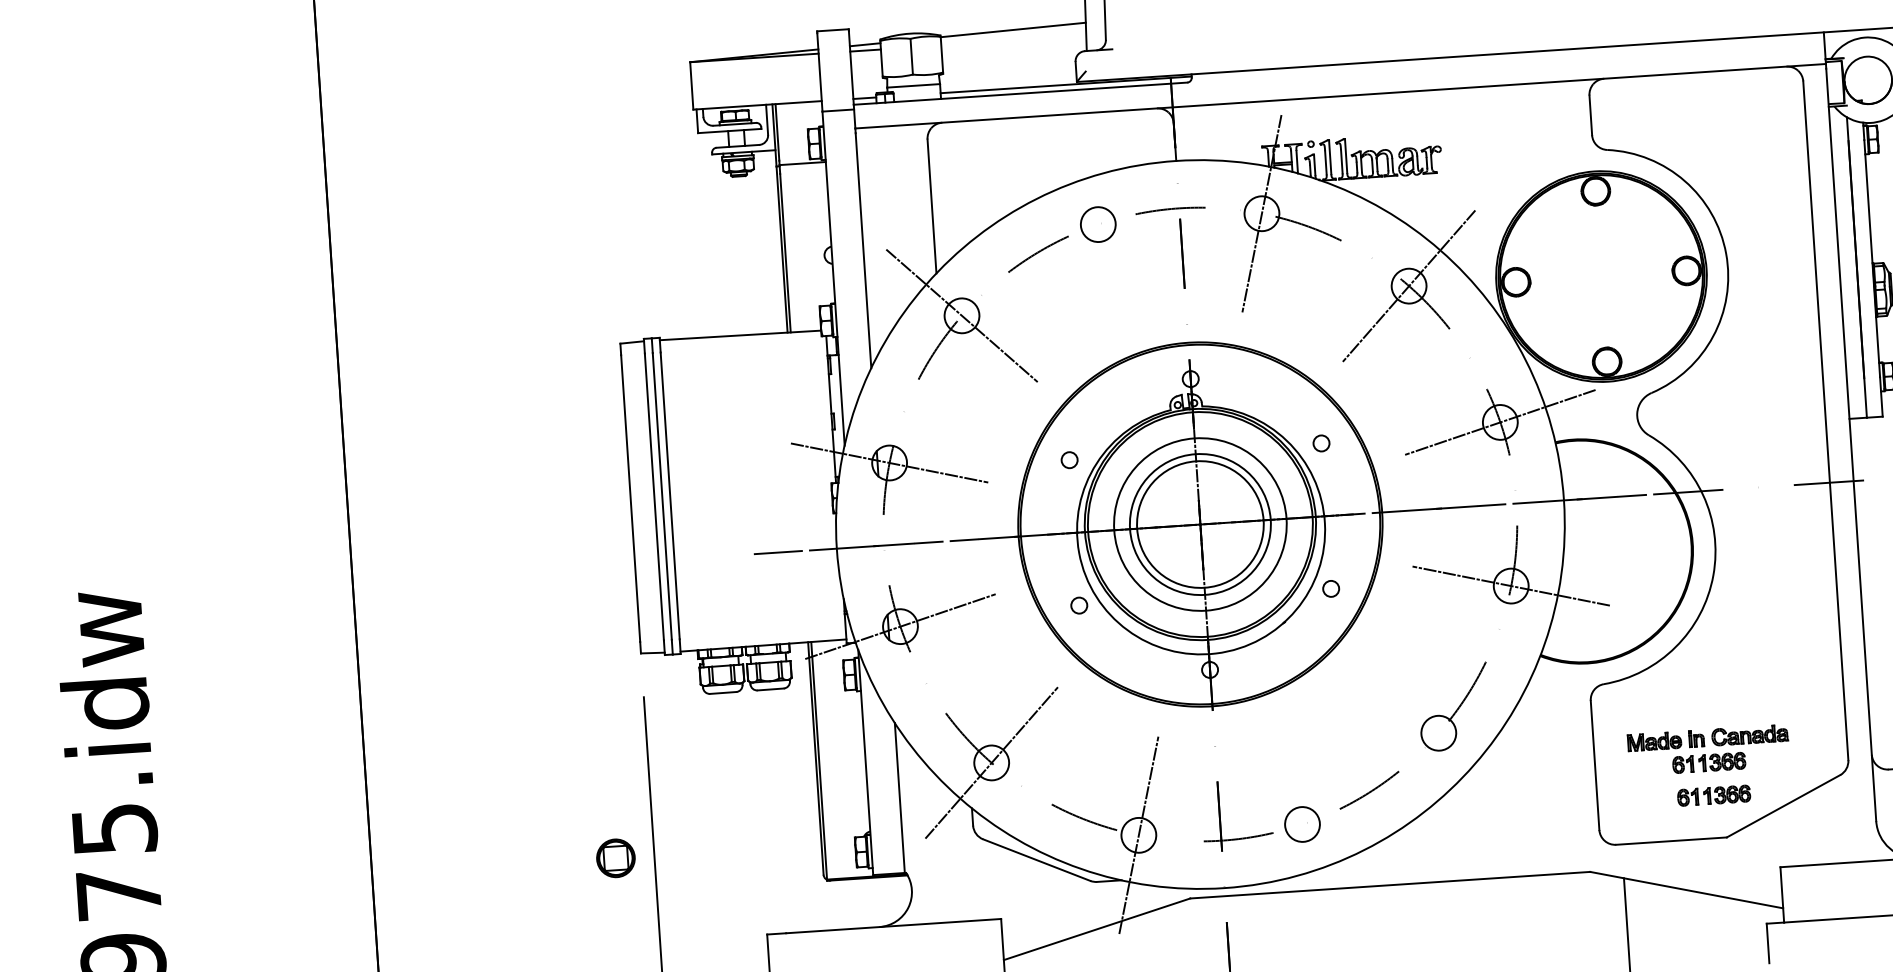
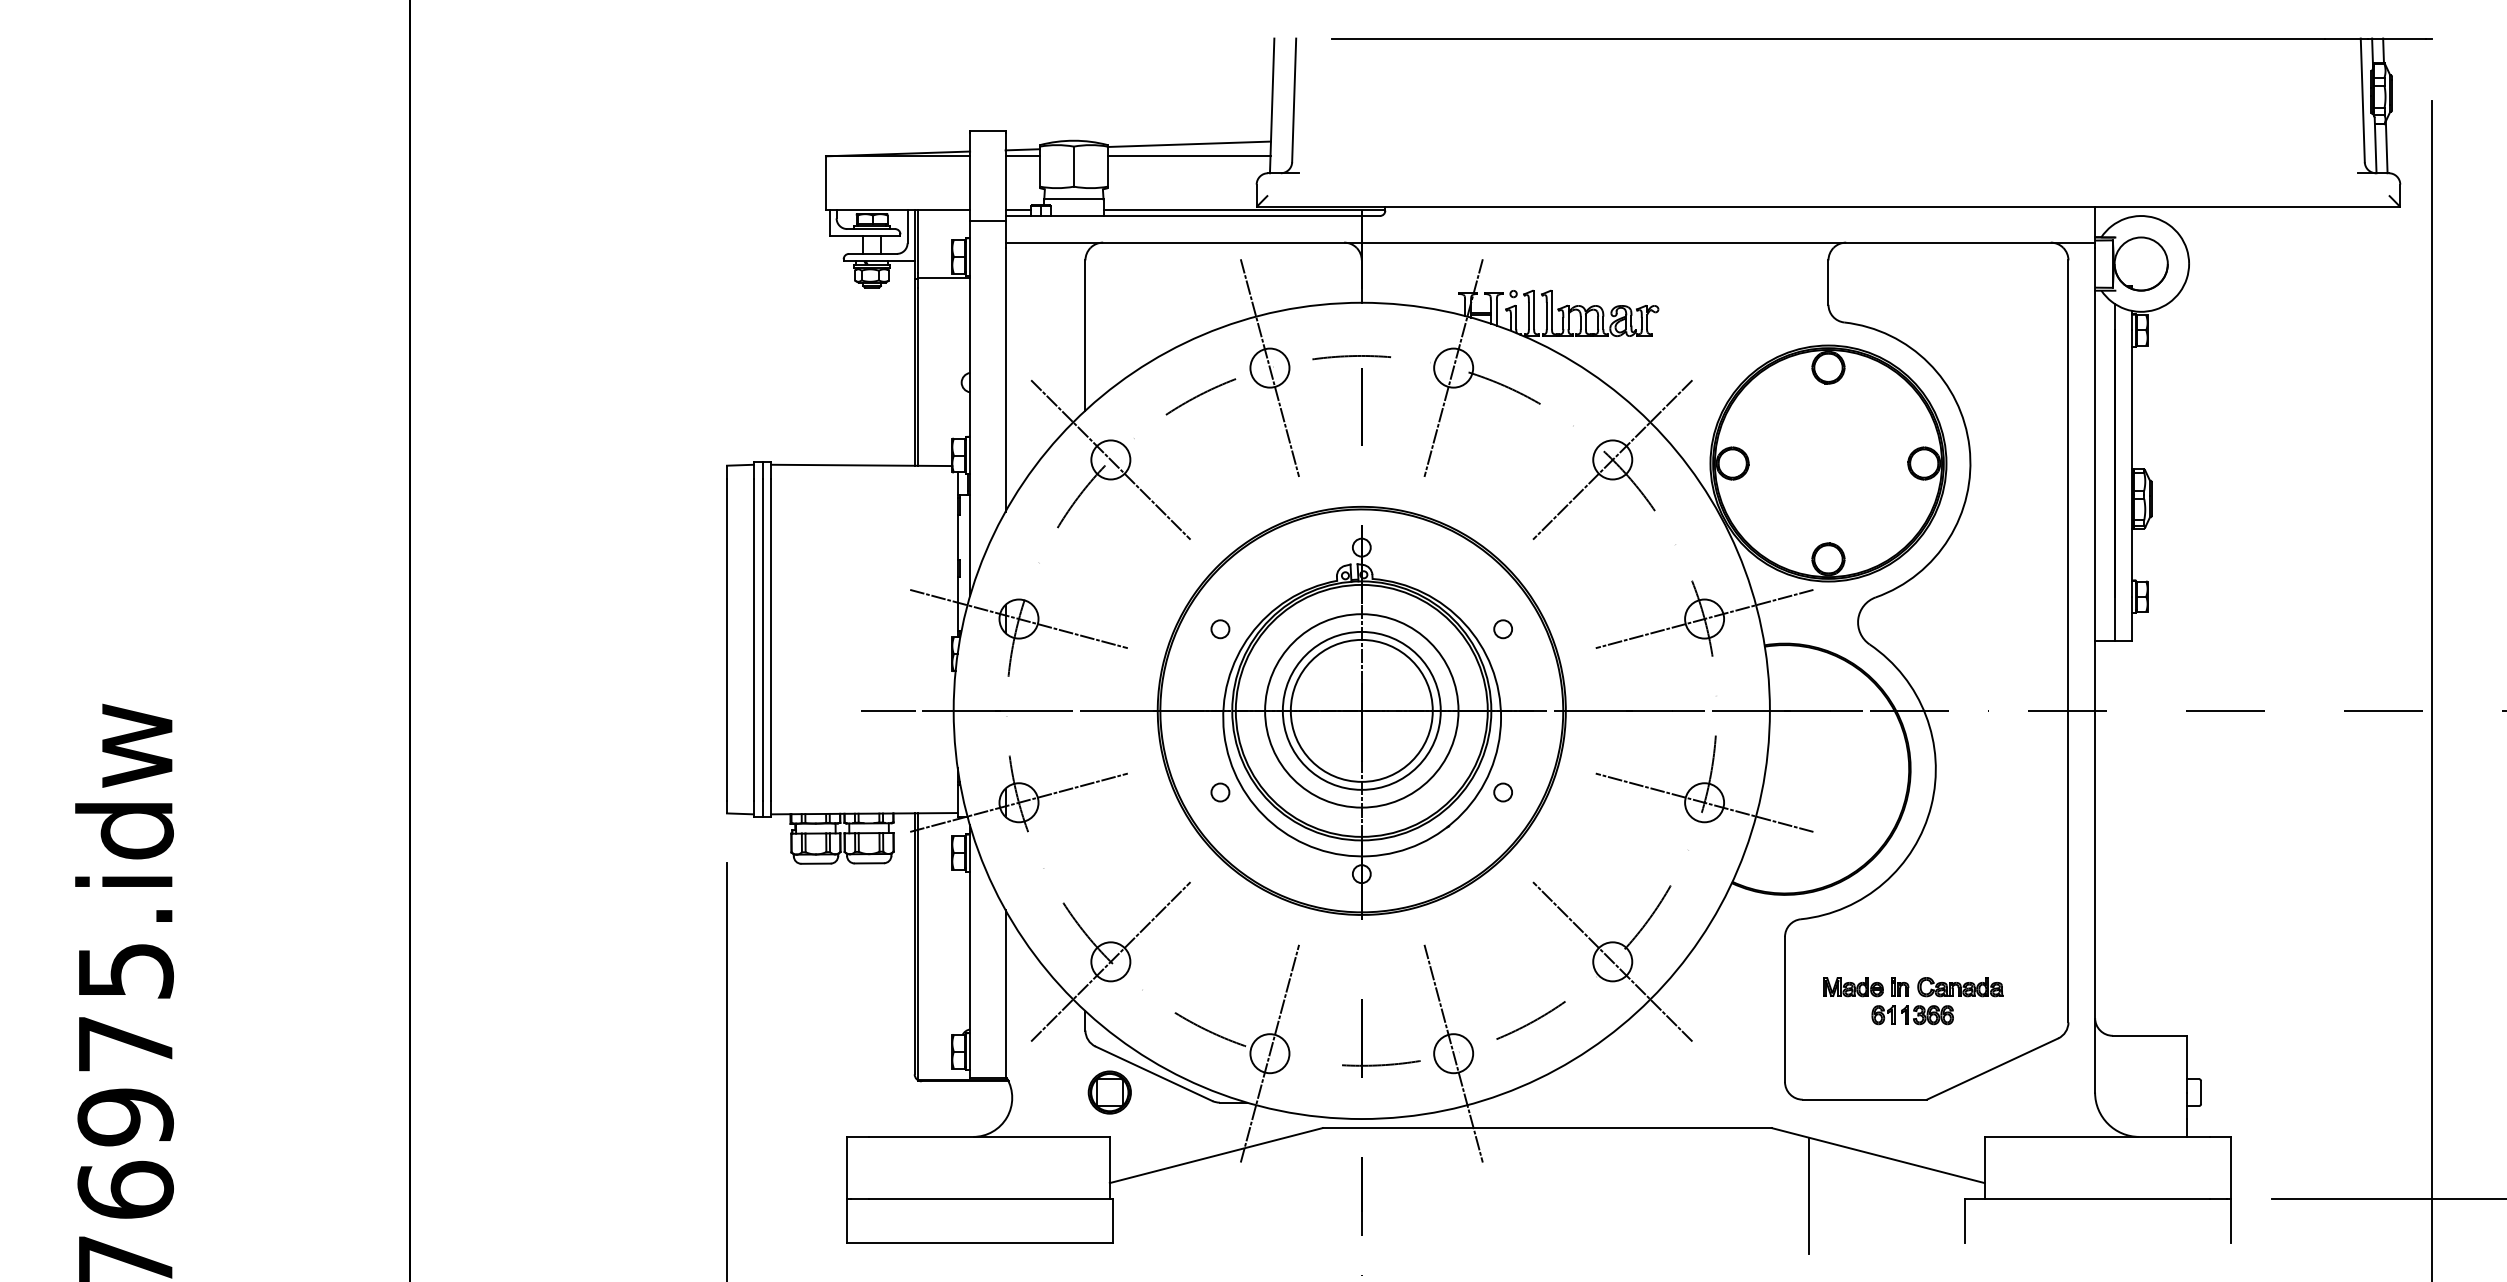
line: (1013, 40) -> (1188, 156), added
line: (1097, 224) -> (1269, 367), added
line: (1438, 732) -> (1612, 961), added
part: (1713, 796) -> (1915, 1052), removed
line: (1302, 824) -> (1453, 1053), added
part: (615, 858) -> (1109, 1092), moved

